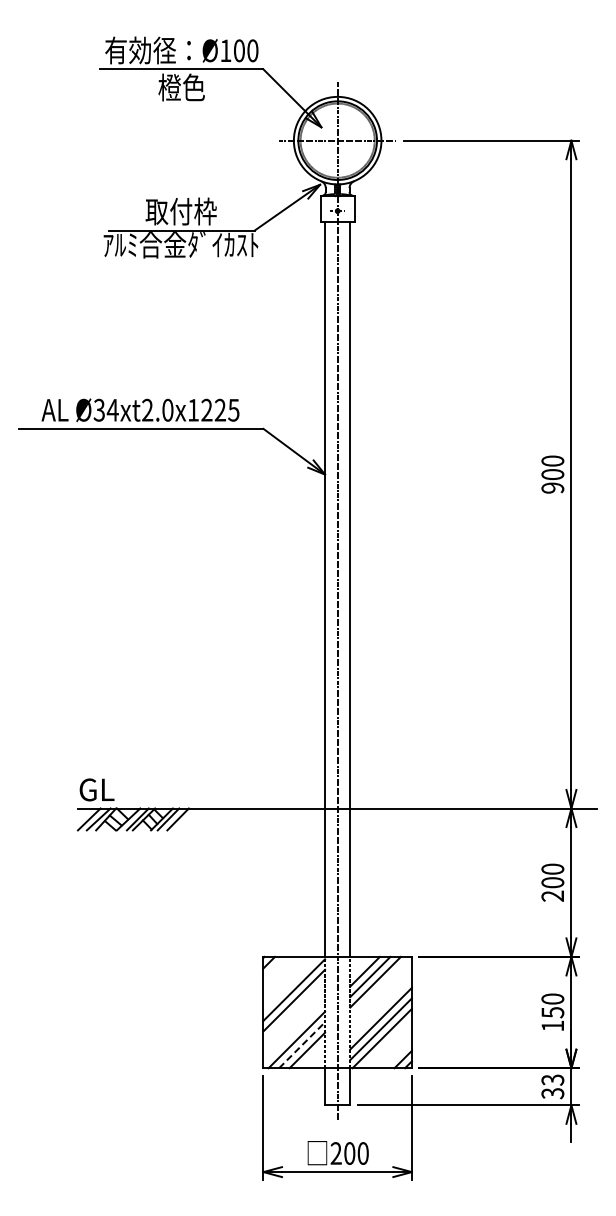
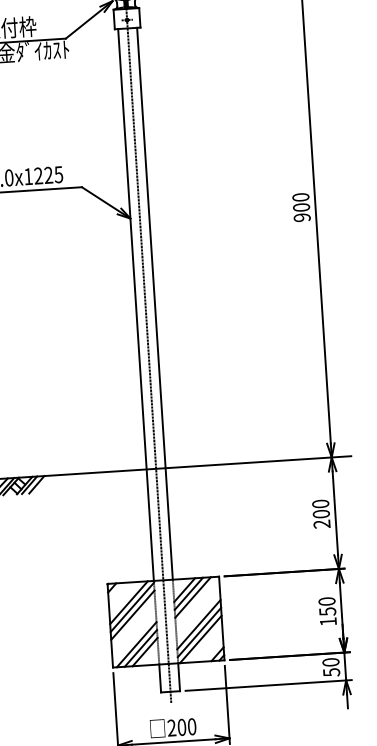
line: (289, 983) -> (128, 602), added
line: (302, 1044) -> (141, 647), dashed -> solid
text: (552, 1086) -> (331, 667), 33 -> 50

